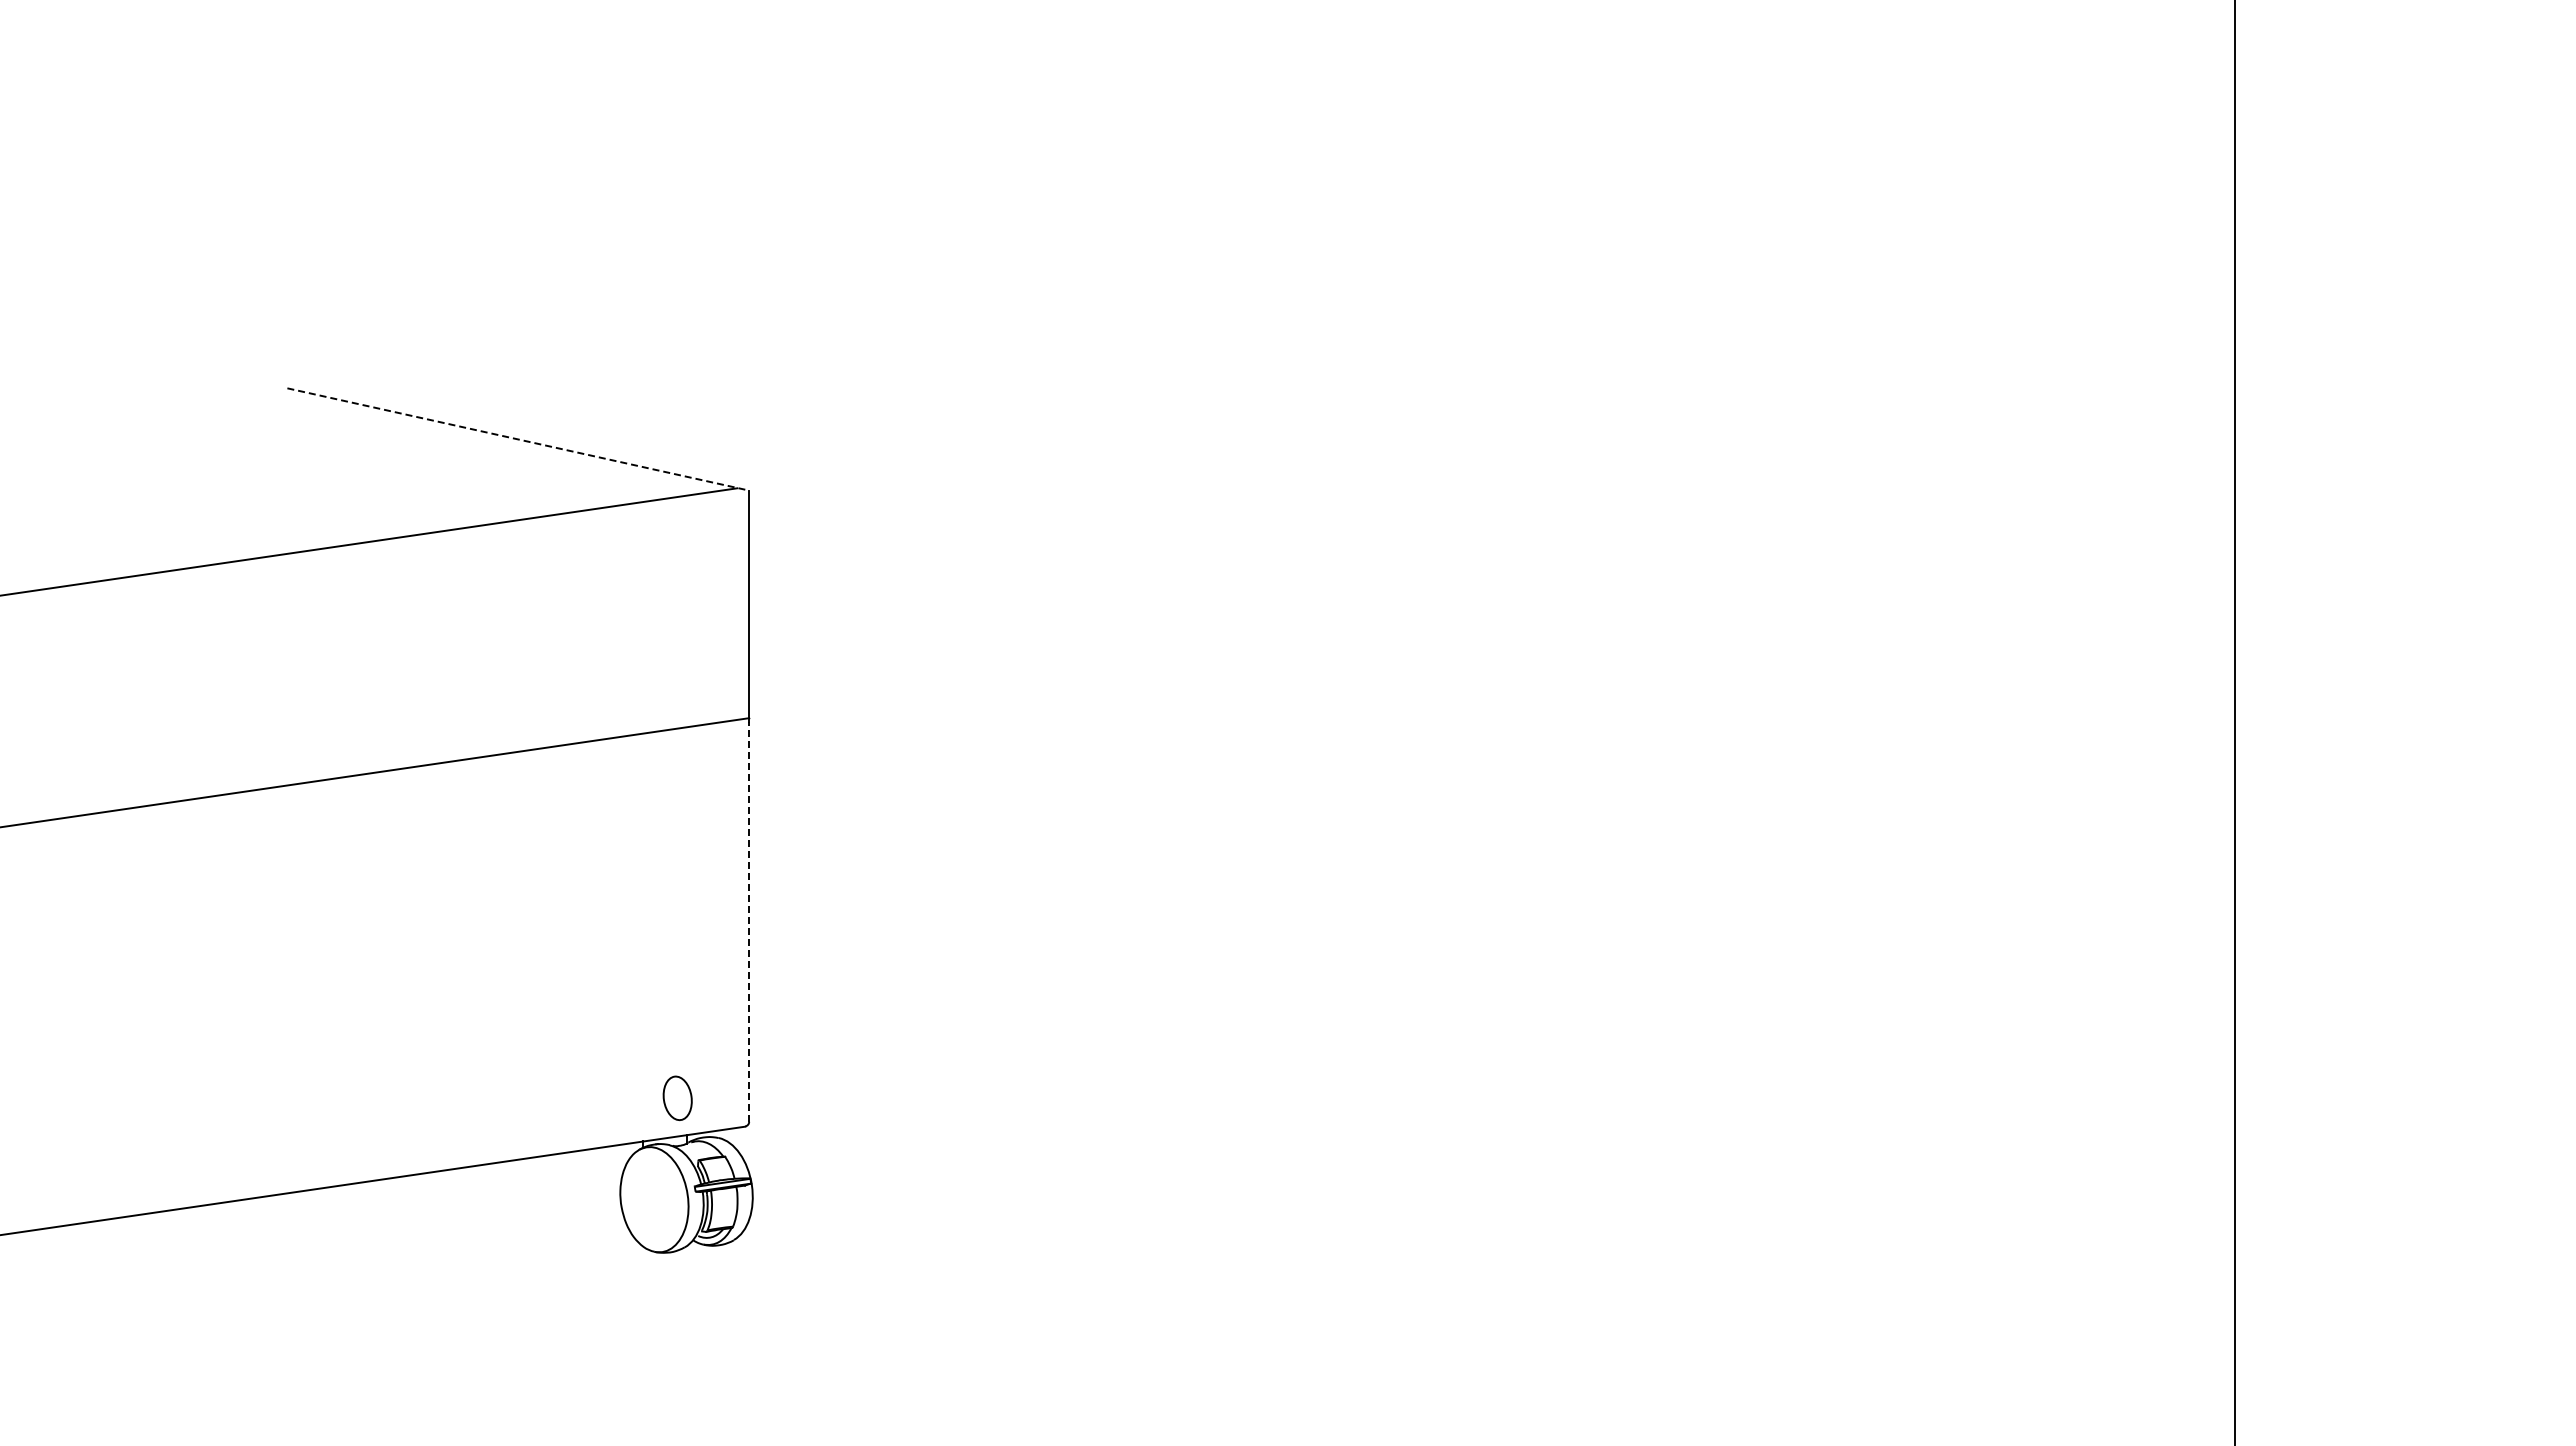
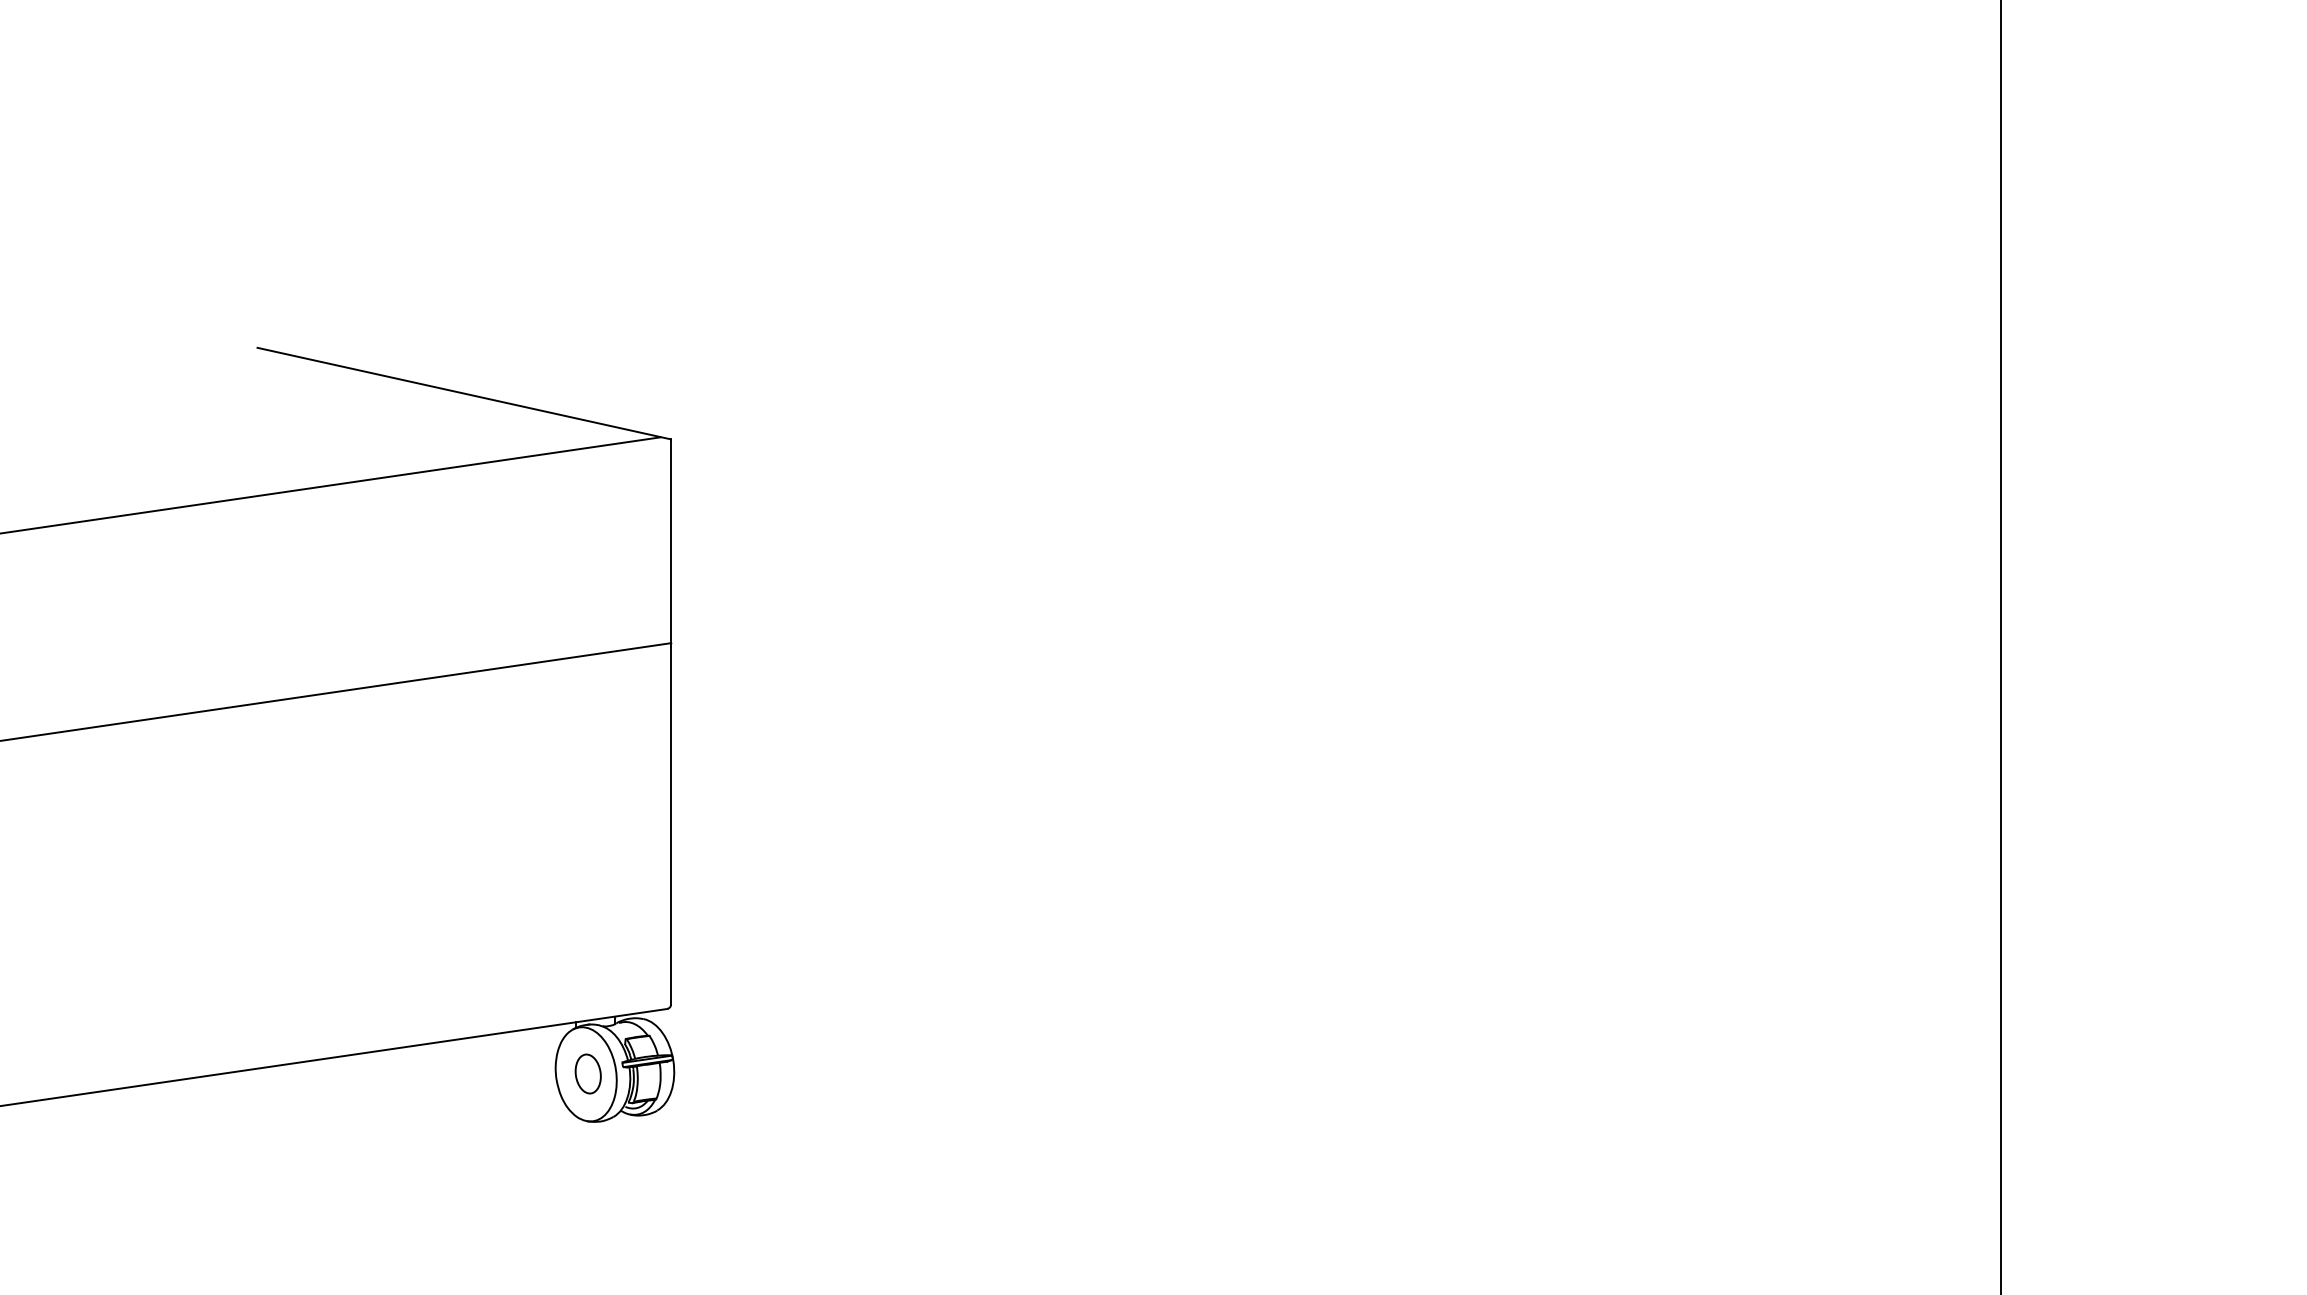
line: (518, 439) -> (464, 393), dashed -> solid
line: (748, 922) -> (670, 826), dashed -> solid
part: (677, 1098) -> (588, 1074), moved

